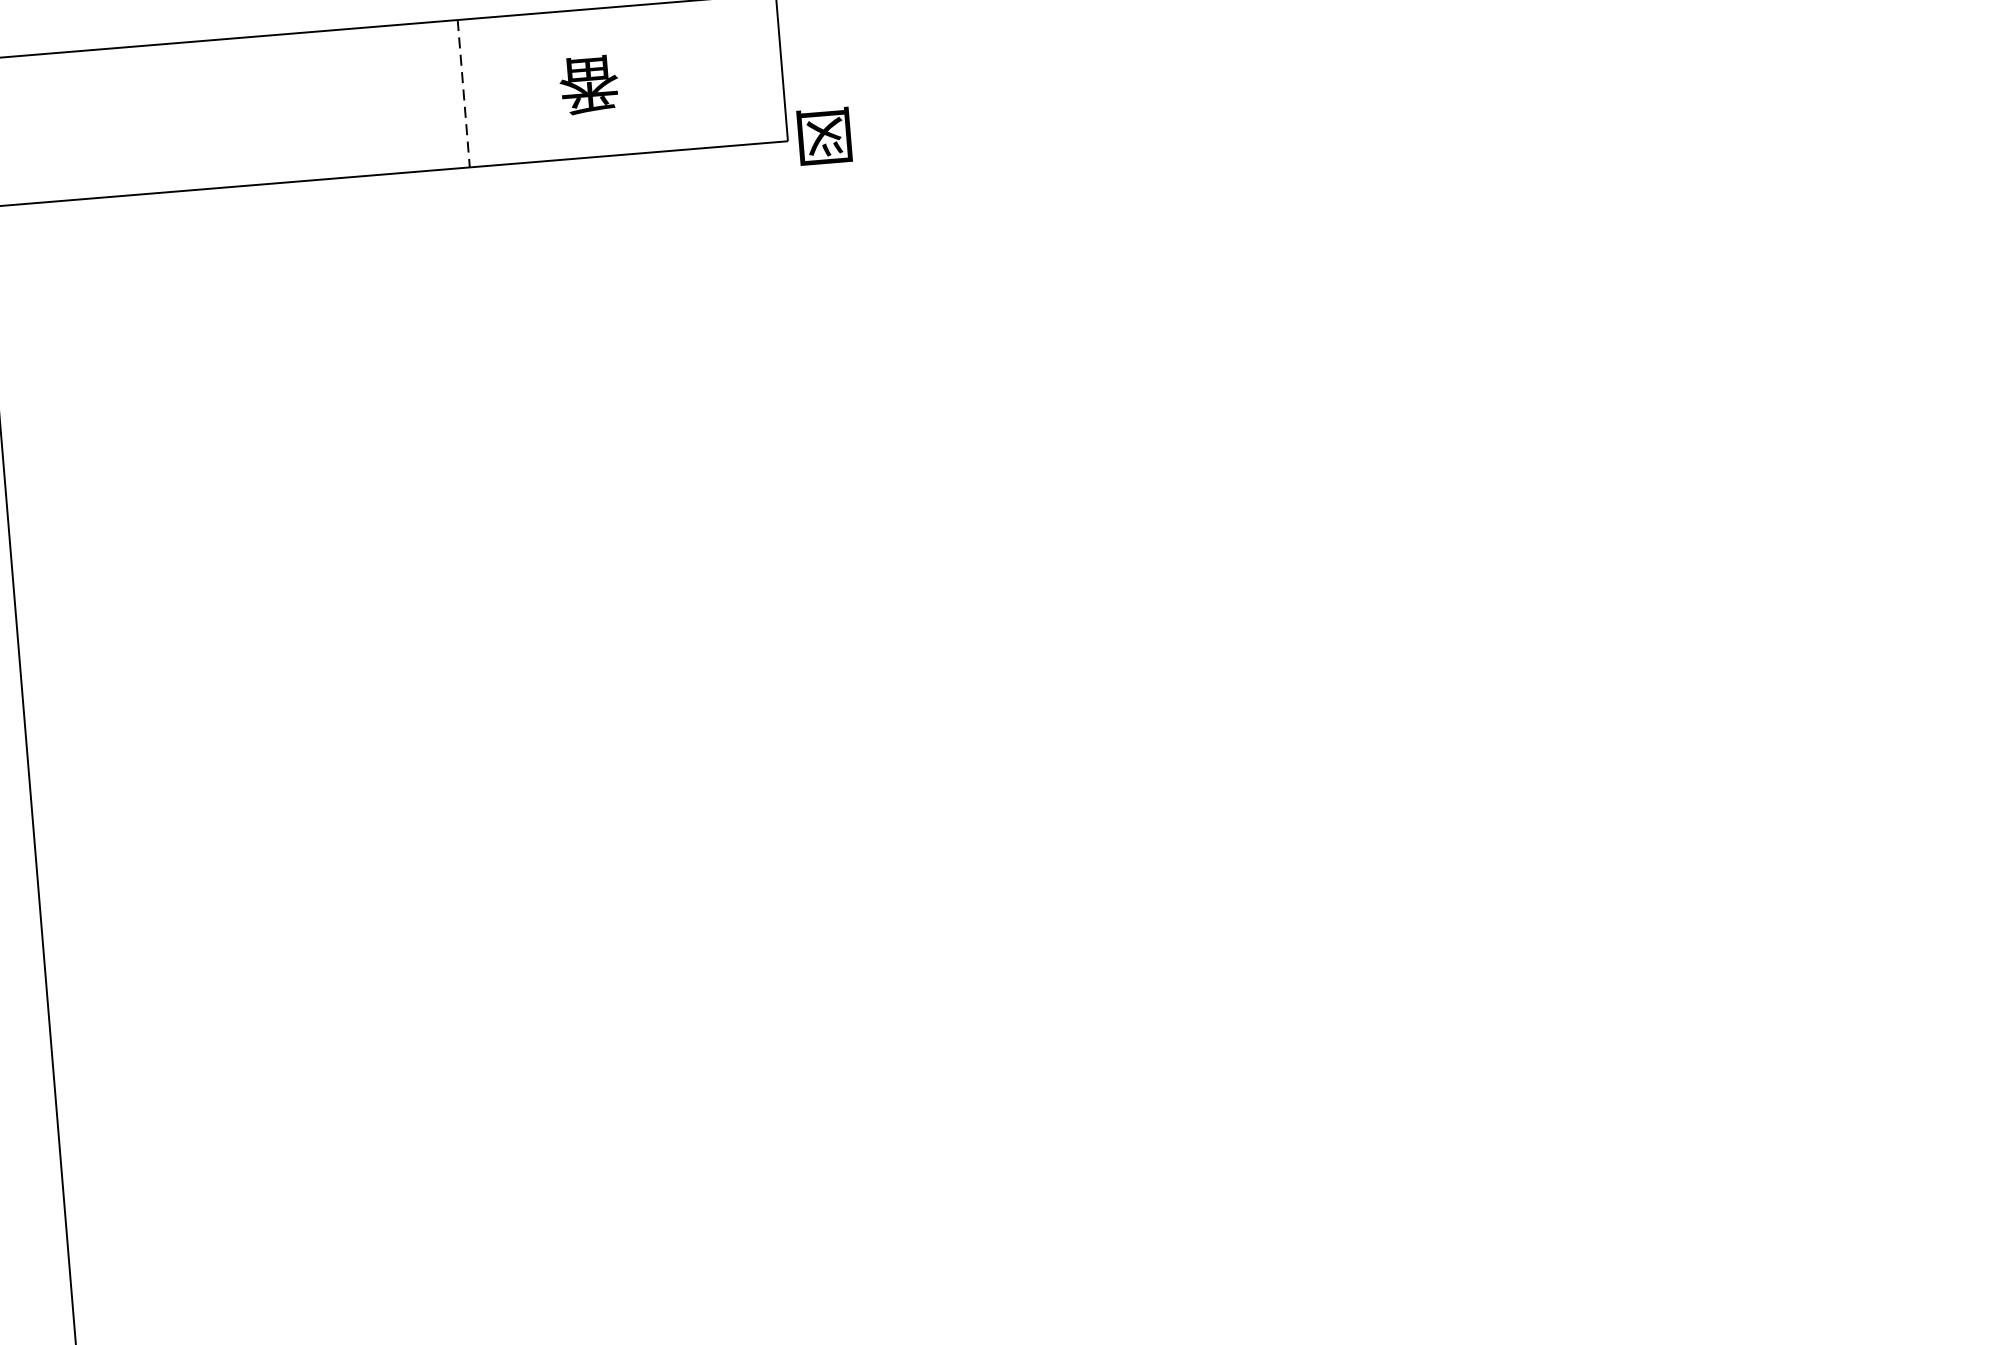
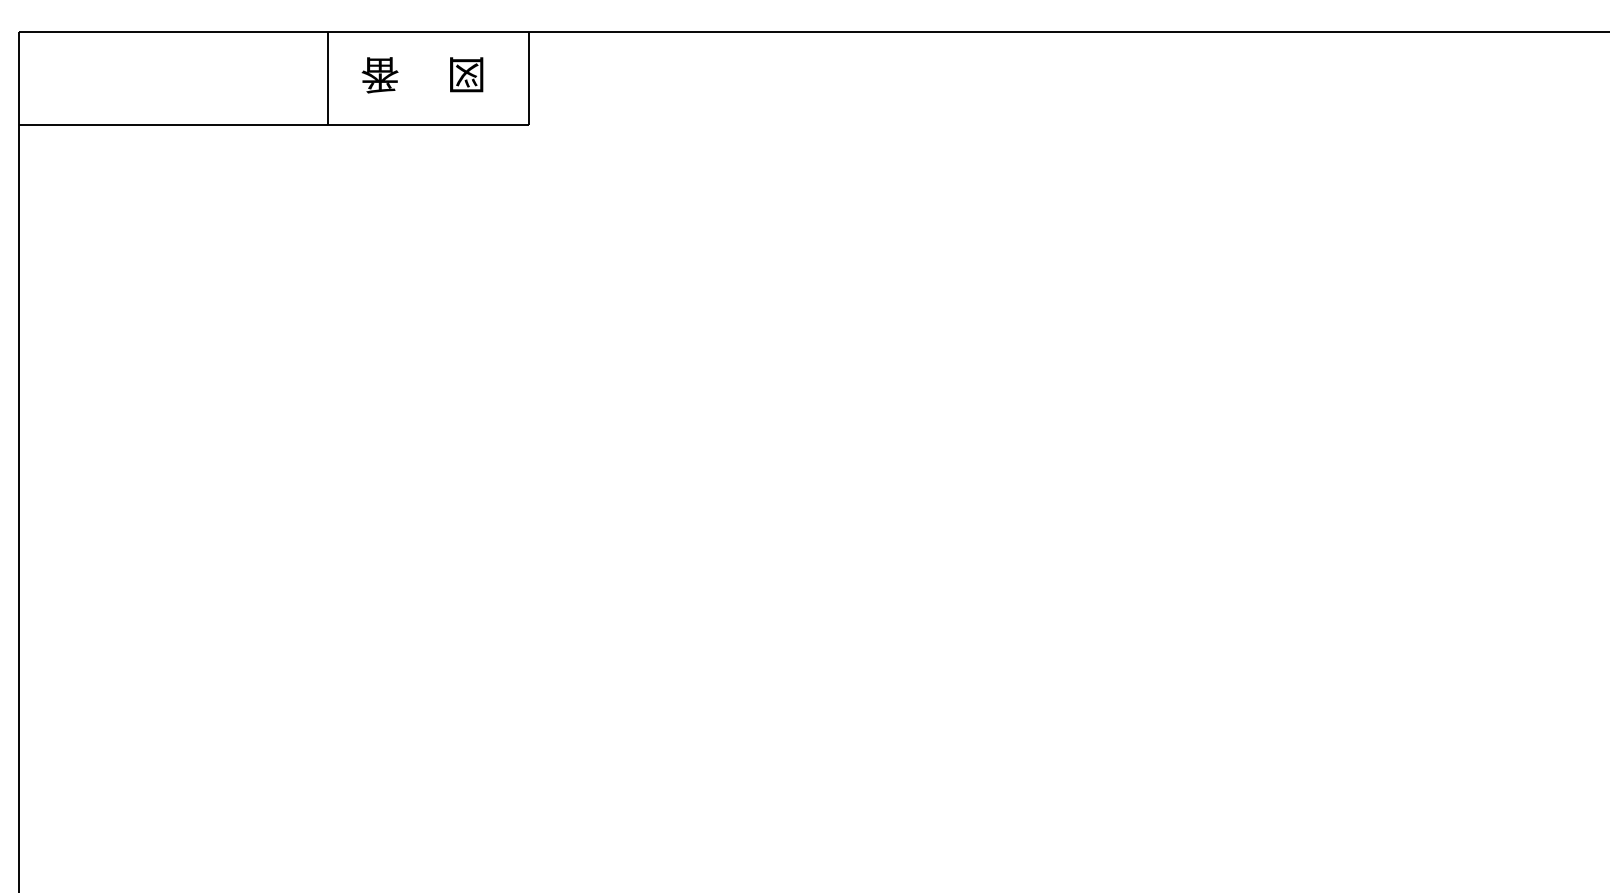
part: (588, 85) -> (379, 75), moved
line: (463, 94) -> (327, 78), dashed -> solid
part: (824, 135) -> (466, 74), moved

